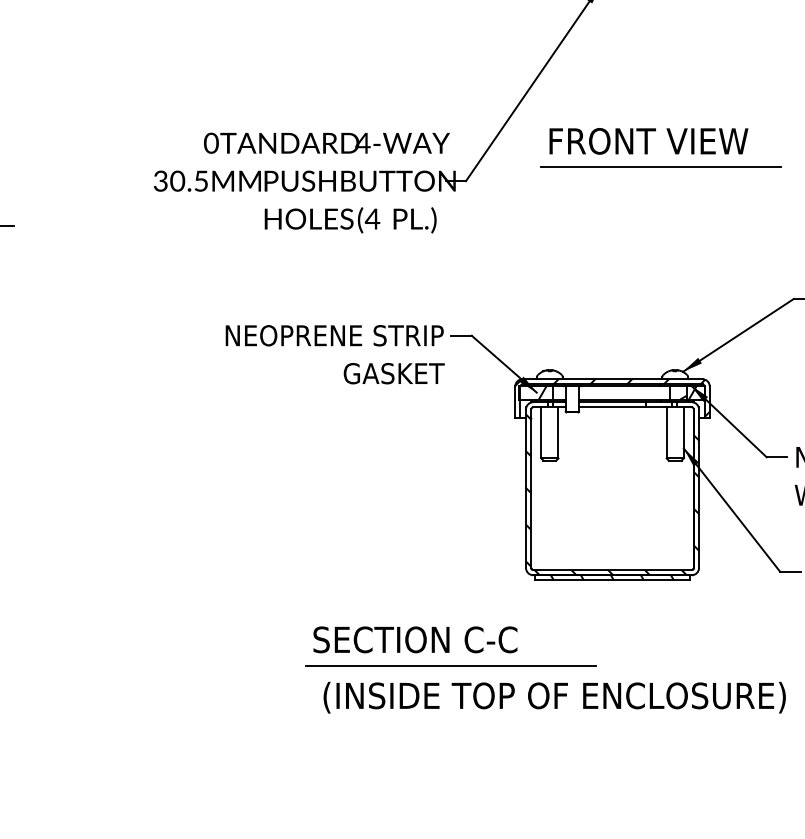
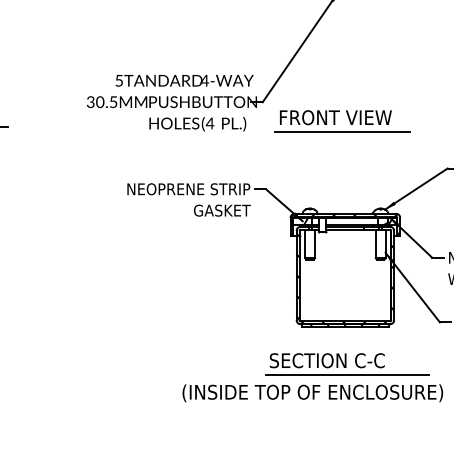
text: (211, 142) -> (119, 80), 0TANDARD -> 5TANDARD
part: (671, 142) -> (348, 118), moved
part: (451, 646) -> (347, 364), moved

